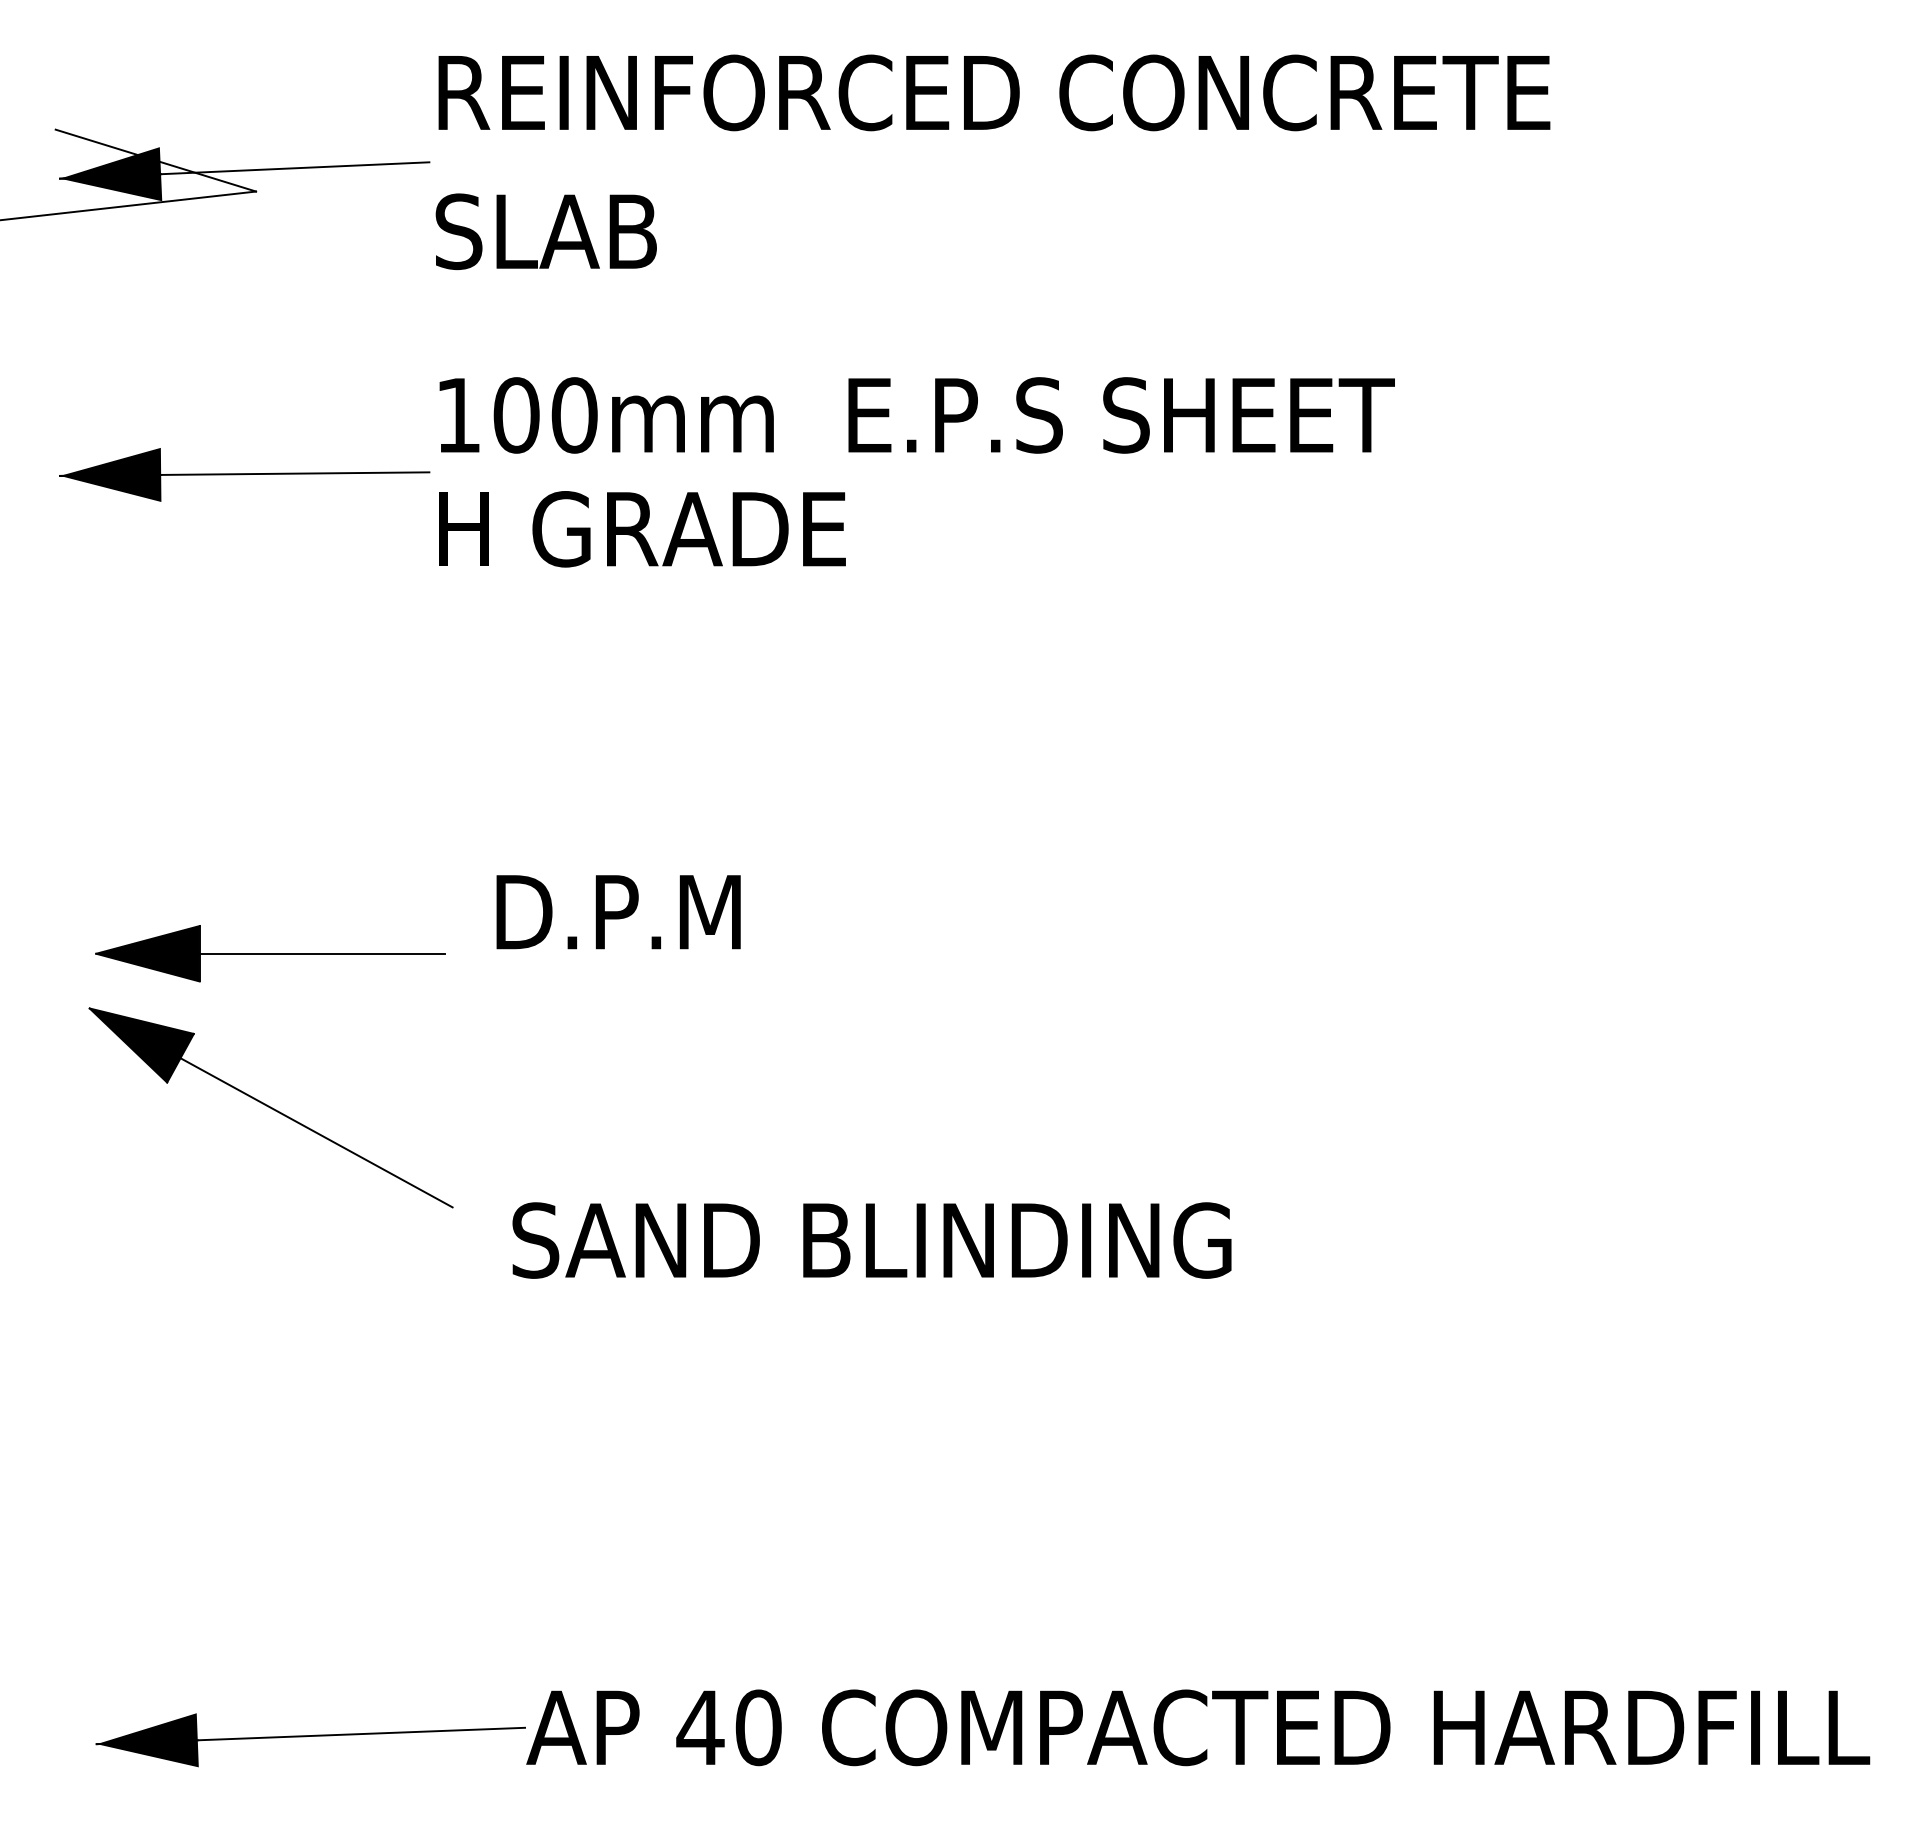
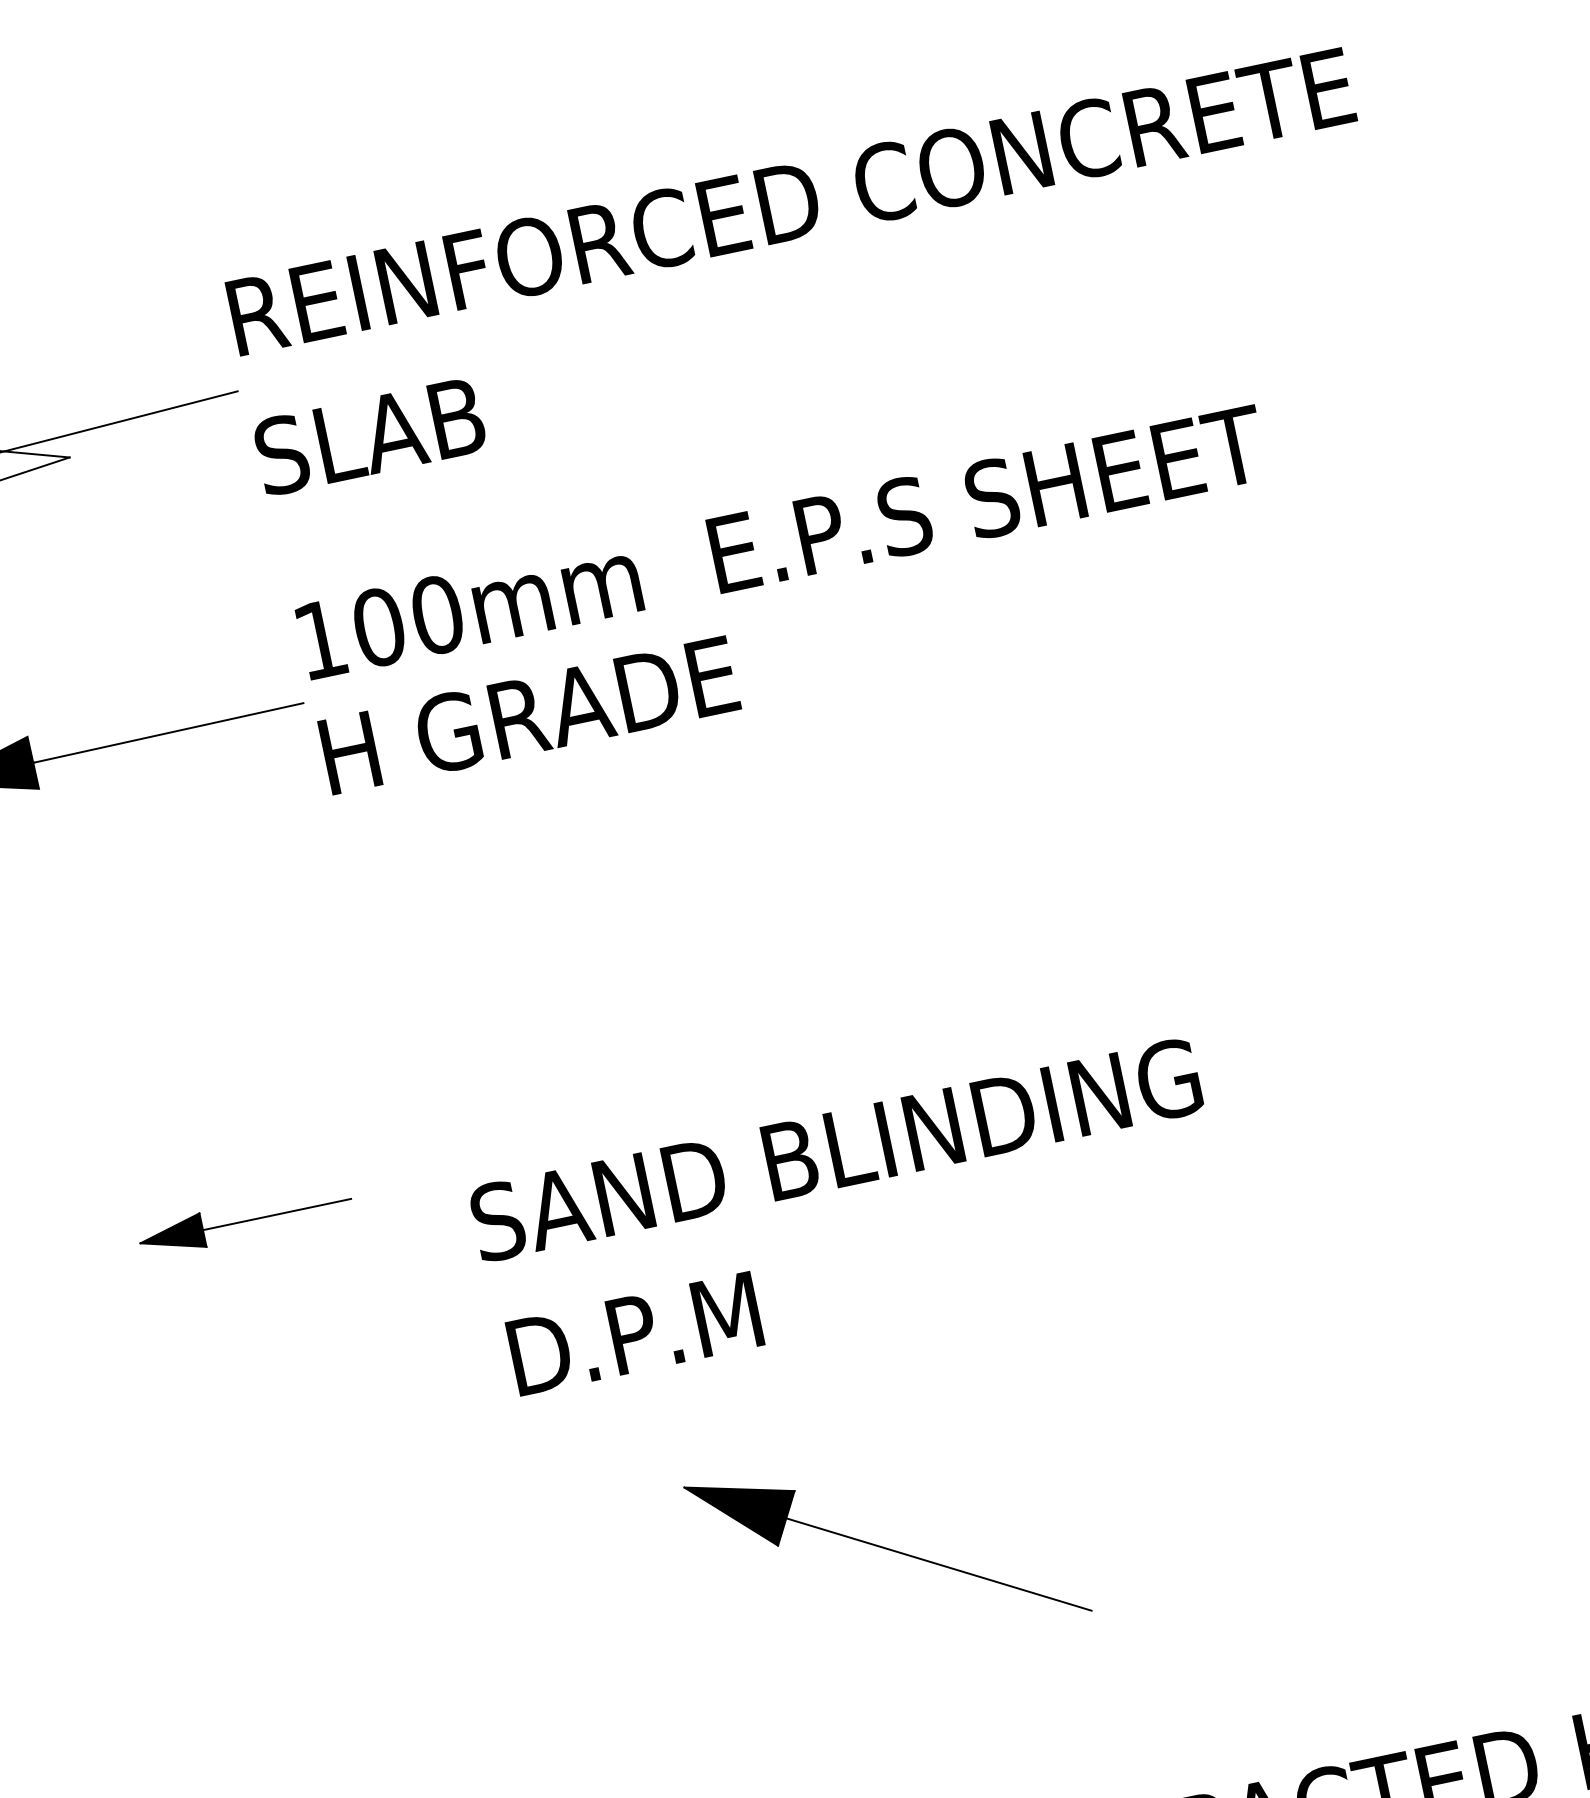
text: (618, 912) -> (635, 1334), moved
part: (270, 953) -> (245, 1220), size x0.6
part: (270, 1107) -> (887, 1548), moved
text: (871, 1240) -> (835, 1150), moved

